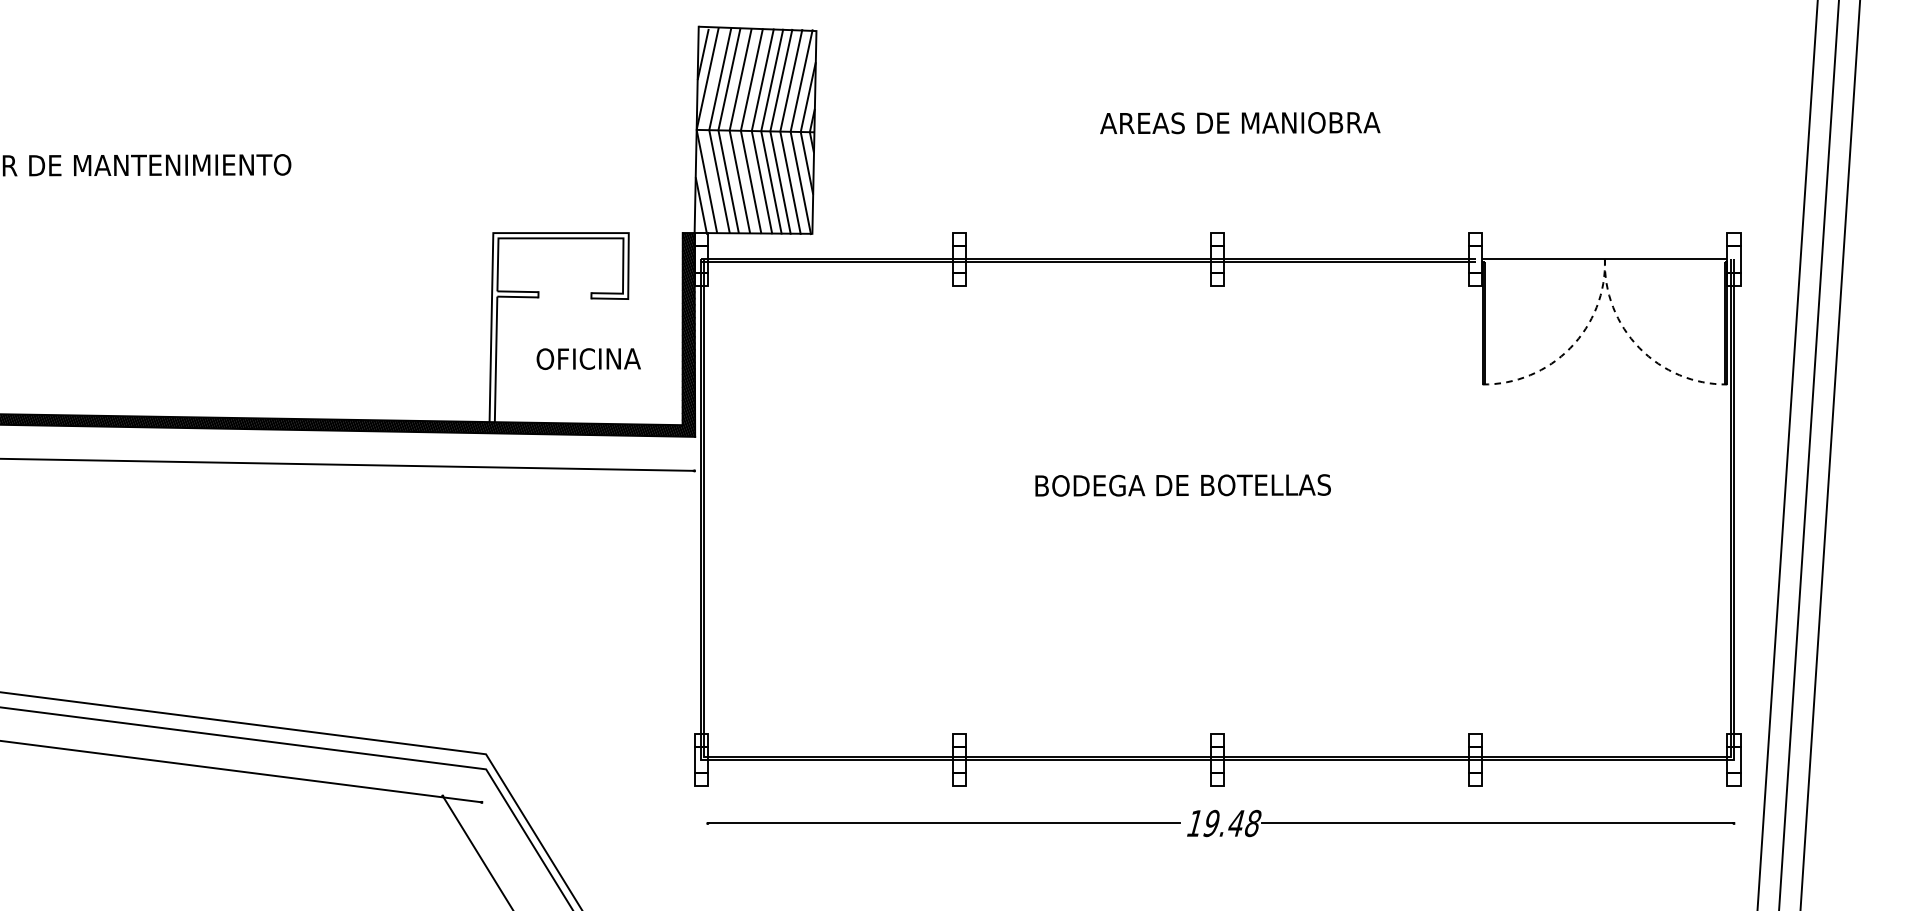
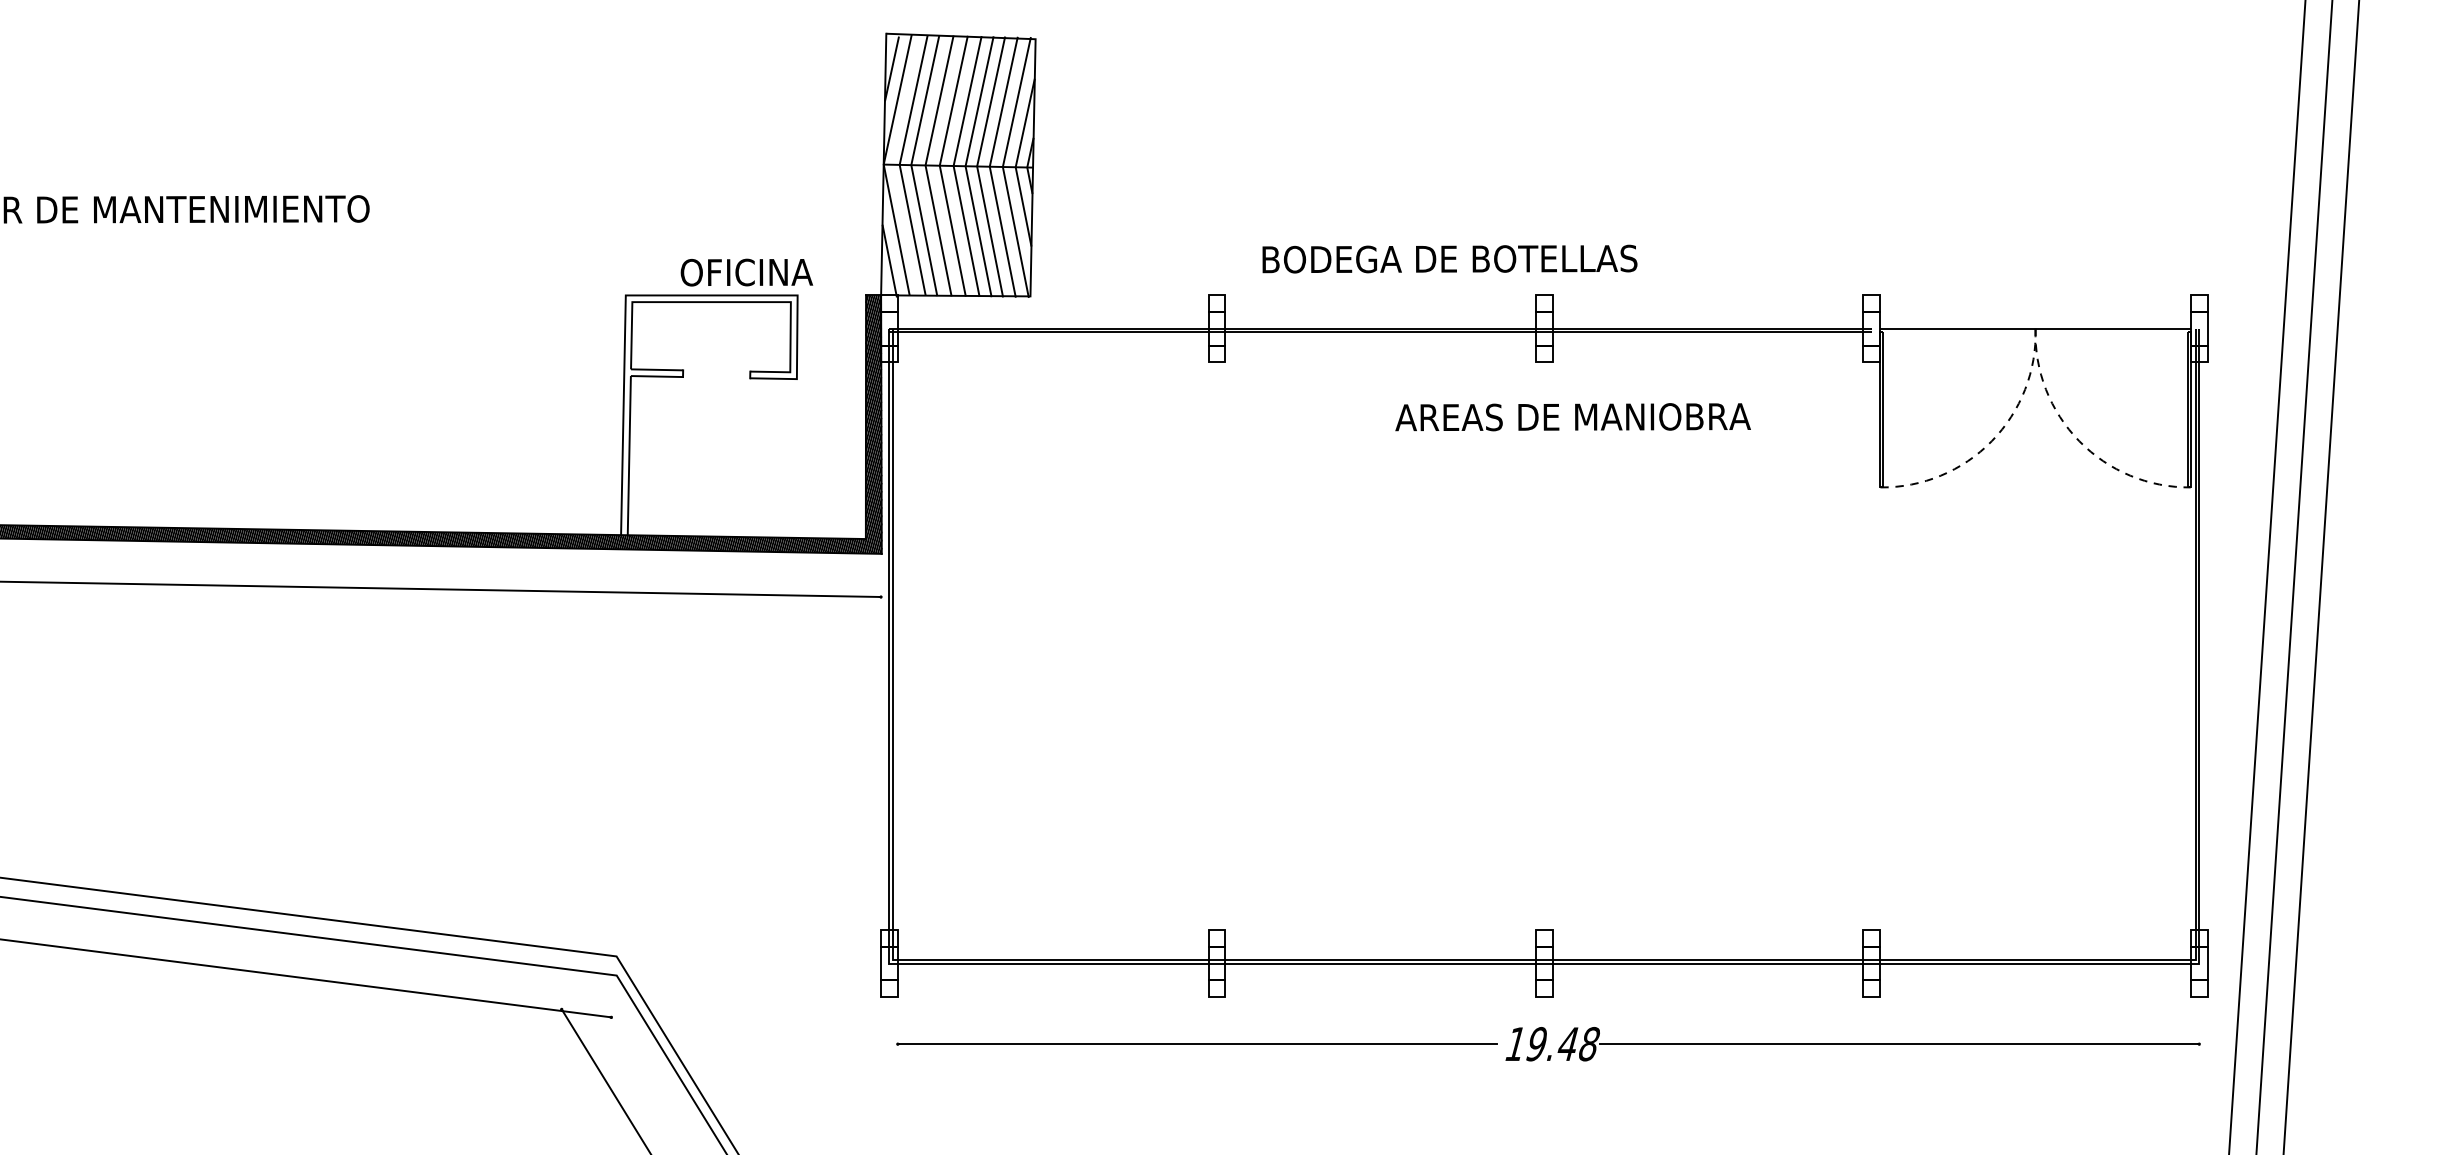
text: (1240, 123) -> (1573, 417), moved
text: (588, 358) -> (746, 271), moved
text: (1182, 485) -> (1449, 259), moved

